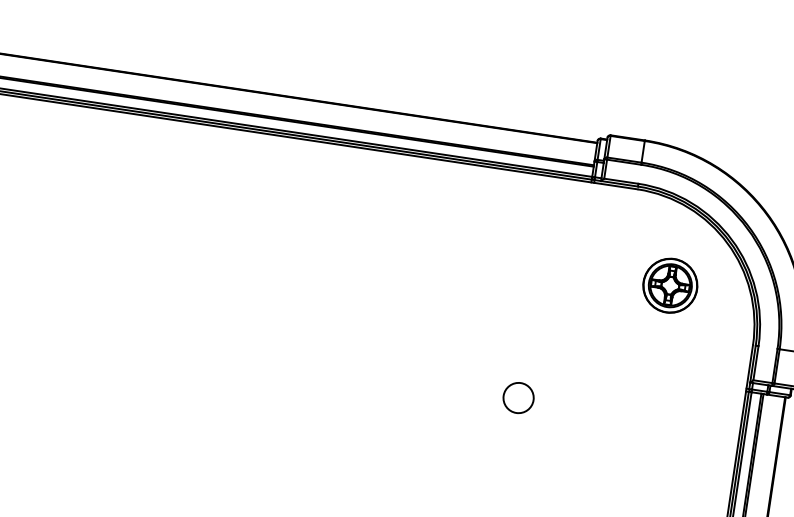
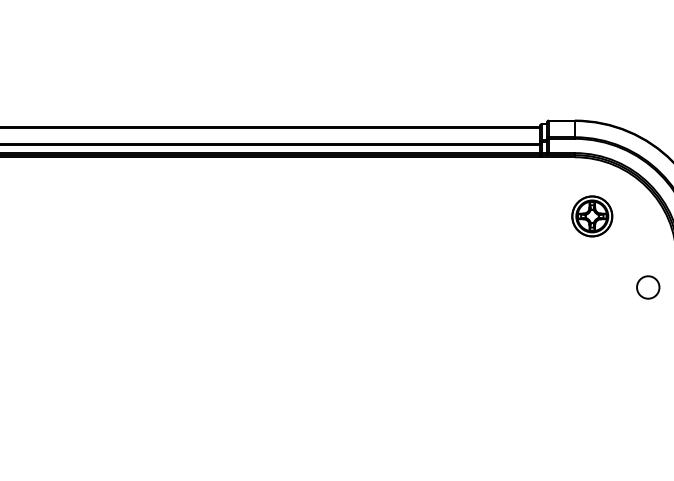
part: (670, 285) -> (592, 216), moved
circle: (518, 398) -> (648, 287), moved

